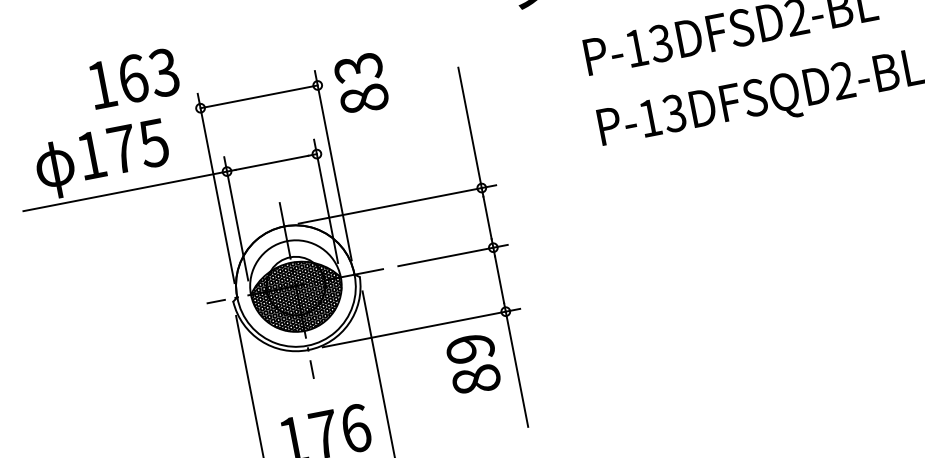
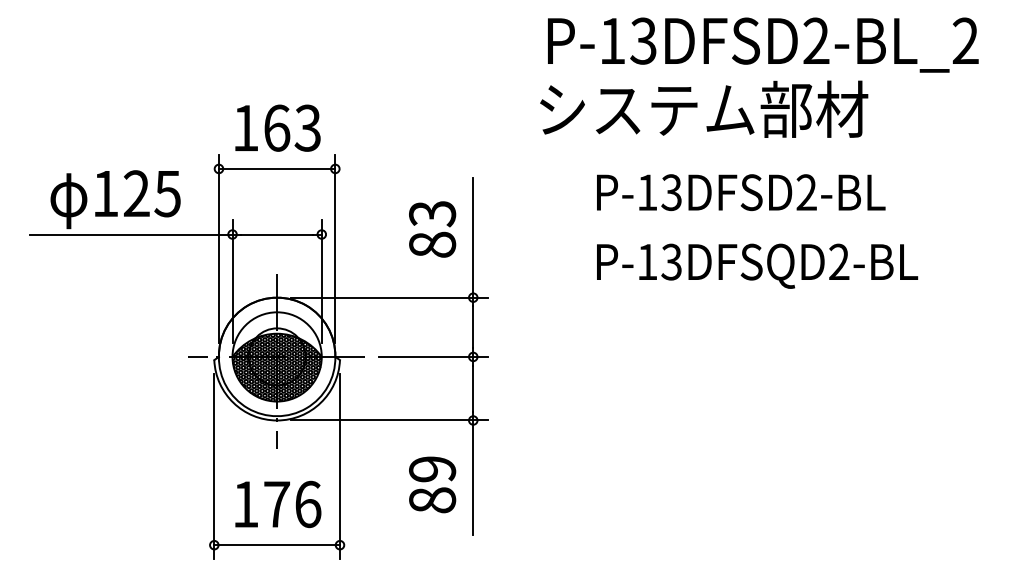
text: (133, 77) -> (277, 127), moved
text: (361, 83) -> (432, 229), moved
text: (122, 149) -> (136, 193), 175 -> 125
text: (473, 363) -> (432, 484), moved

